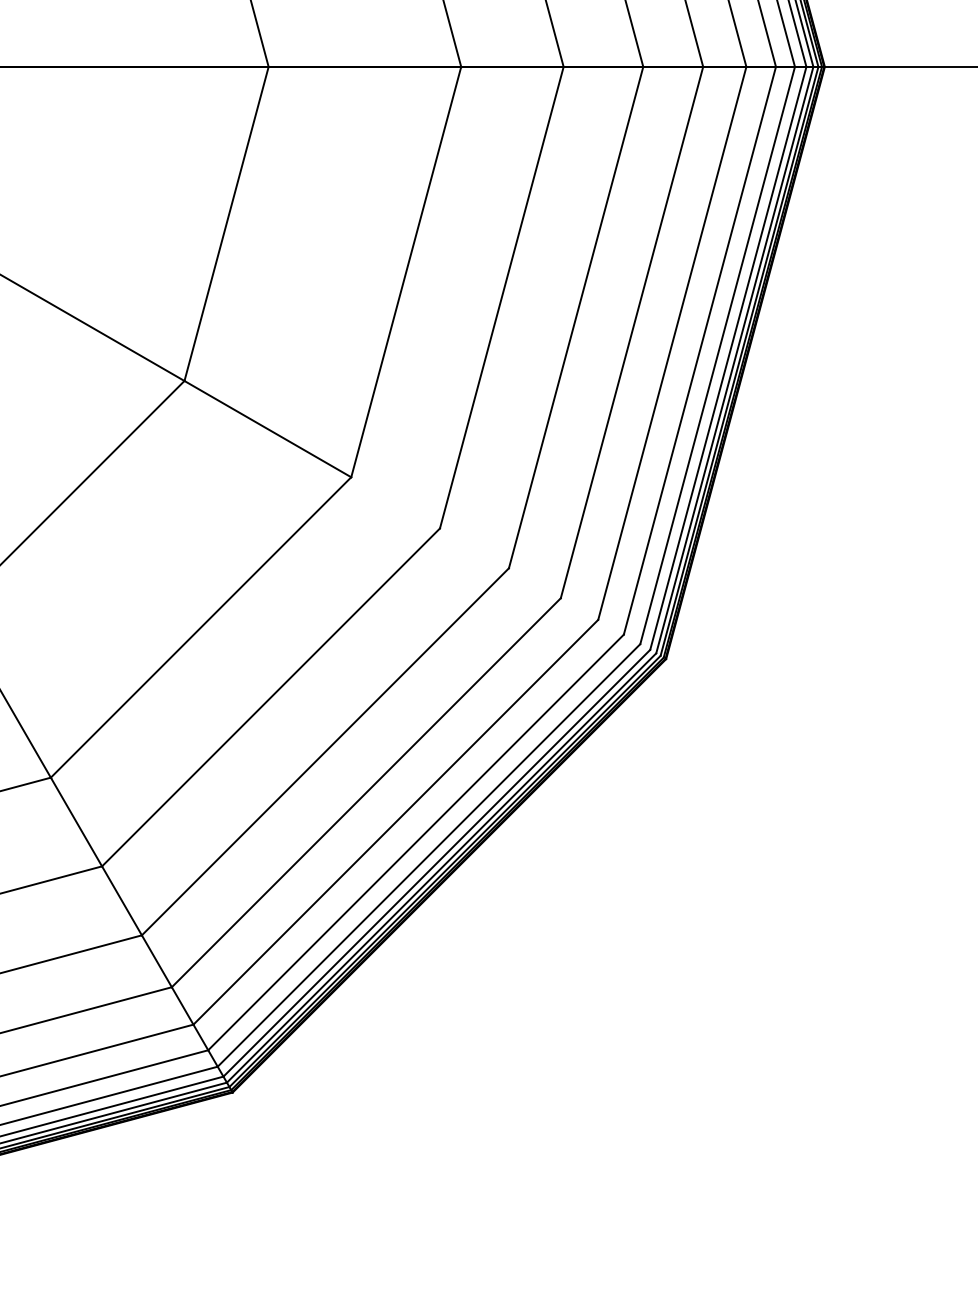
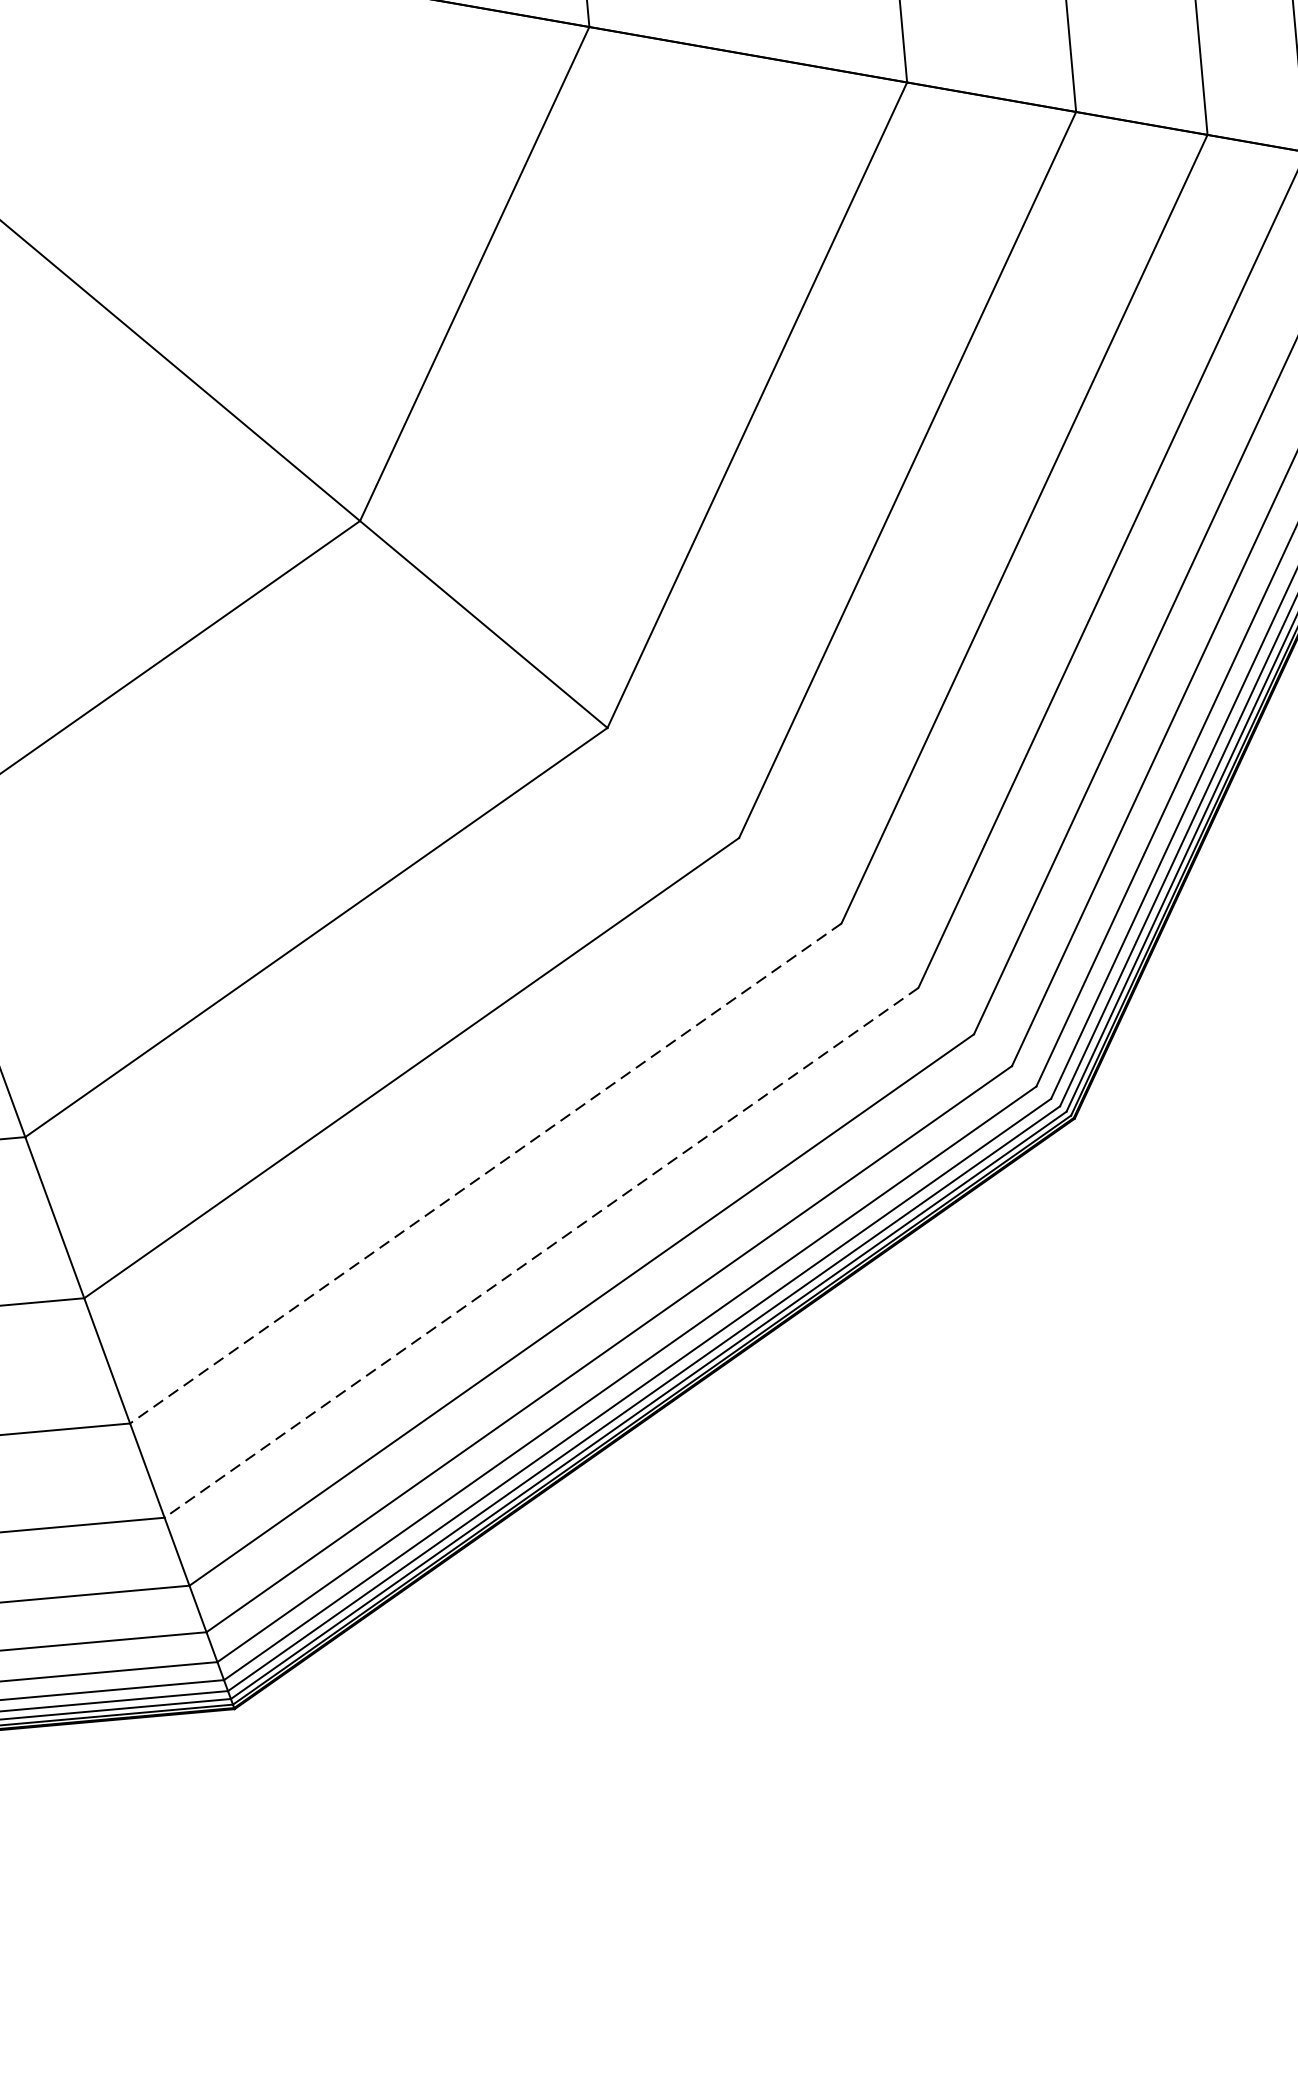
line: (325, 751) -> (486, 1173), solid -> dashed
line: (365, 793) -> (539, 1253), solid -> dashed

